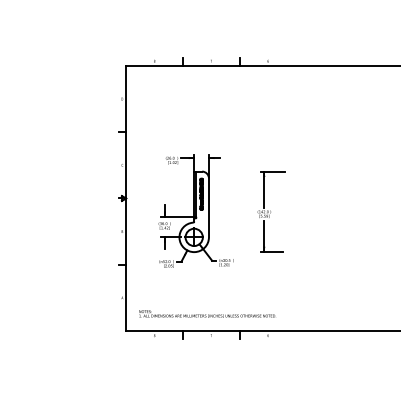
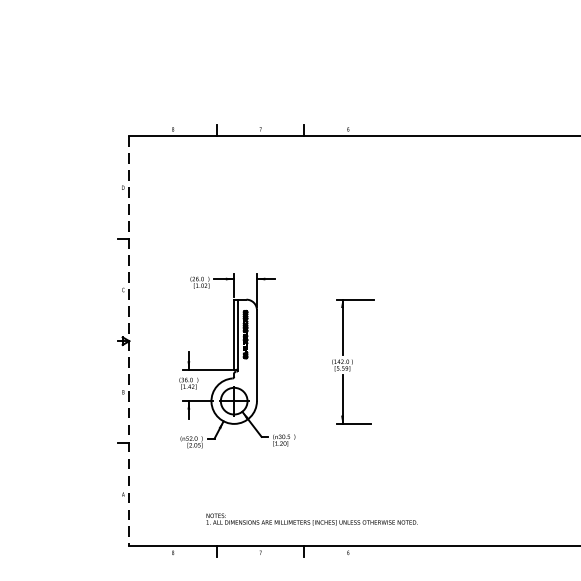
line: (126, 198) -> (129, 341), solid -> dashed
text: (207, 313) -> (311, 518), moved

